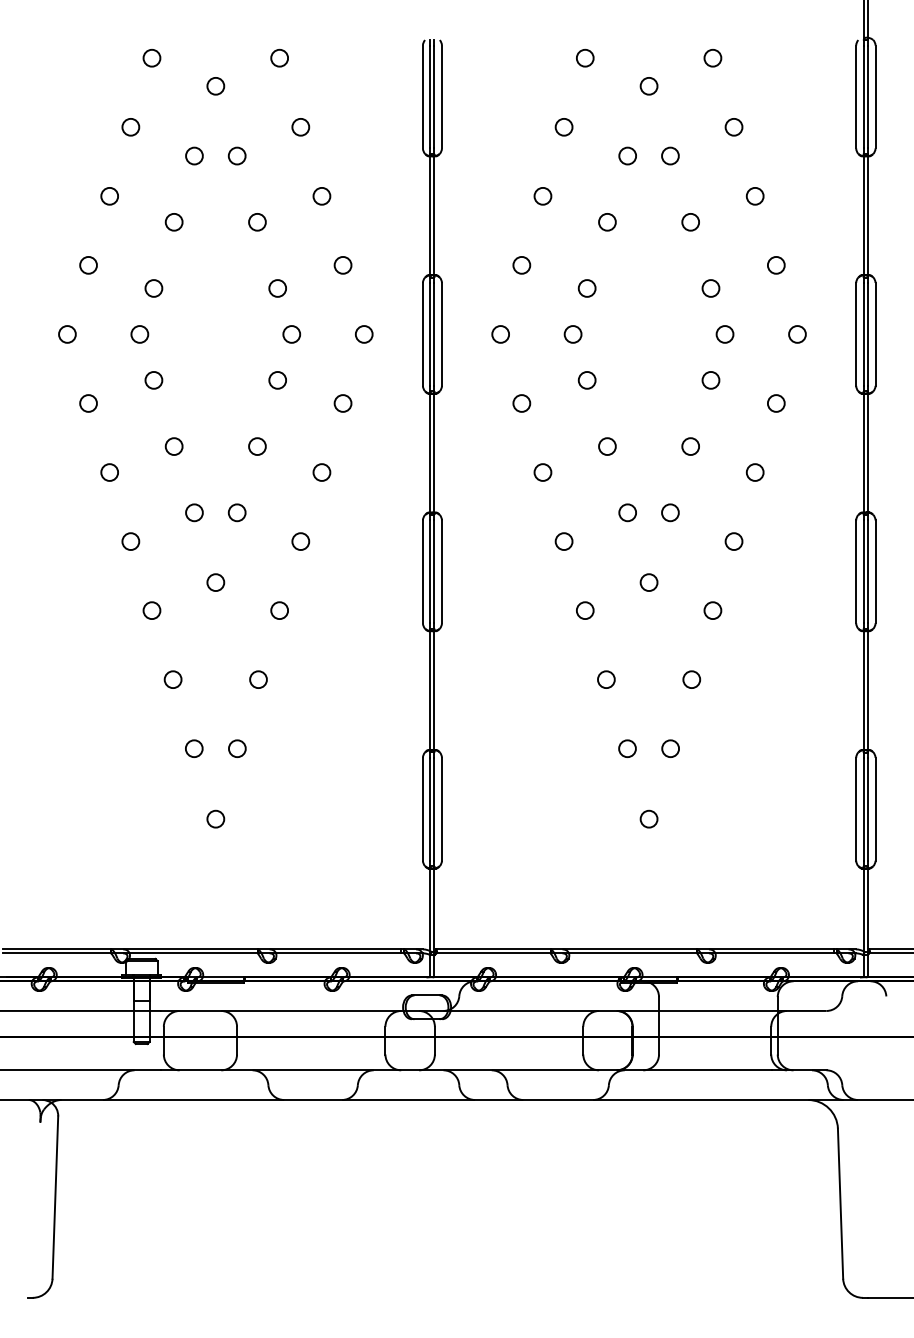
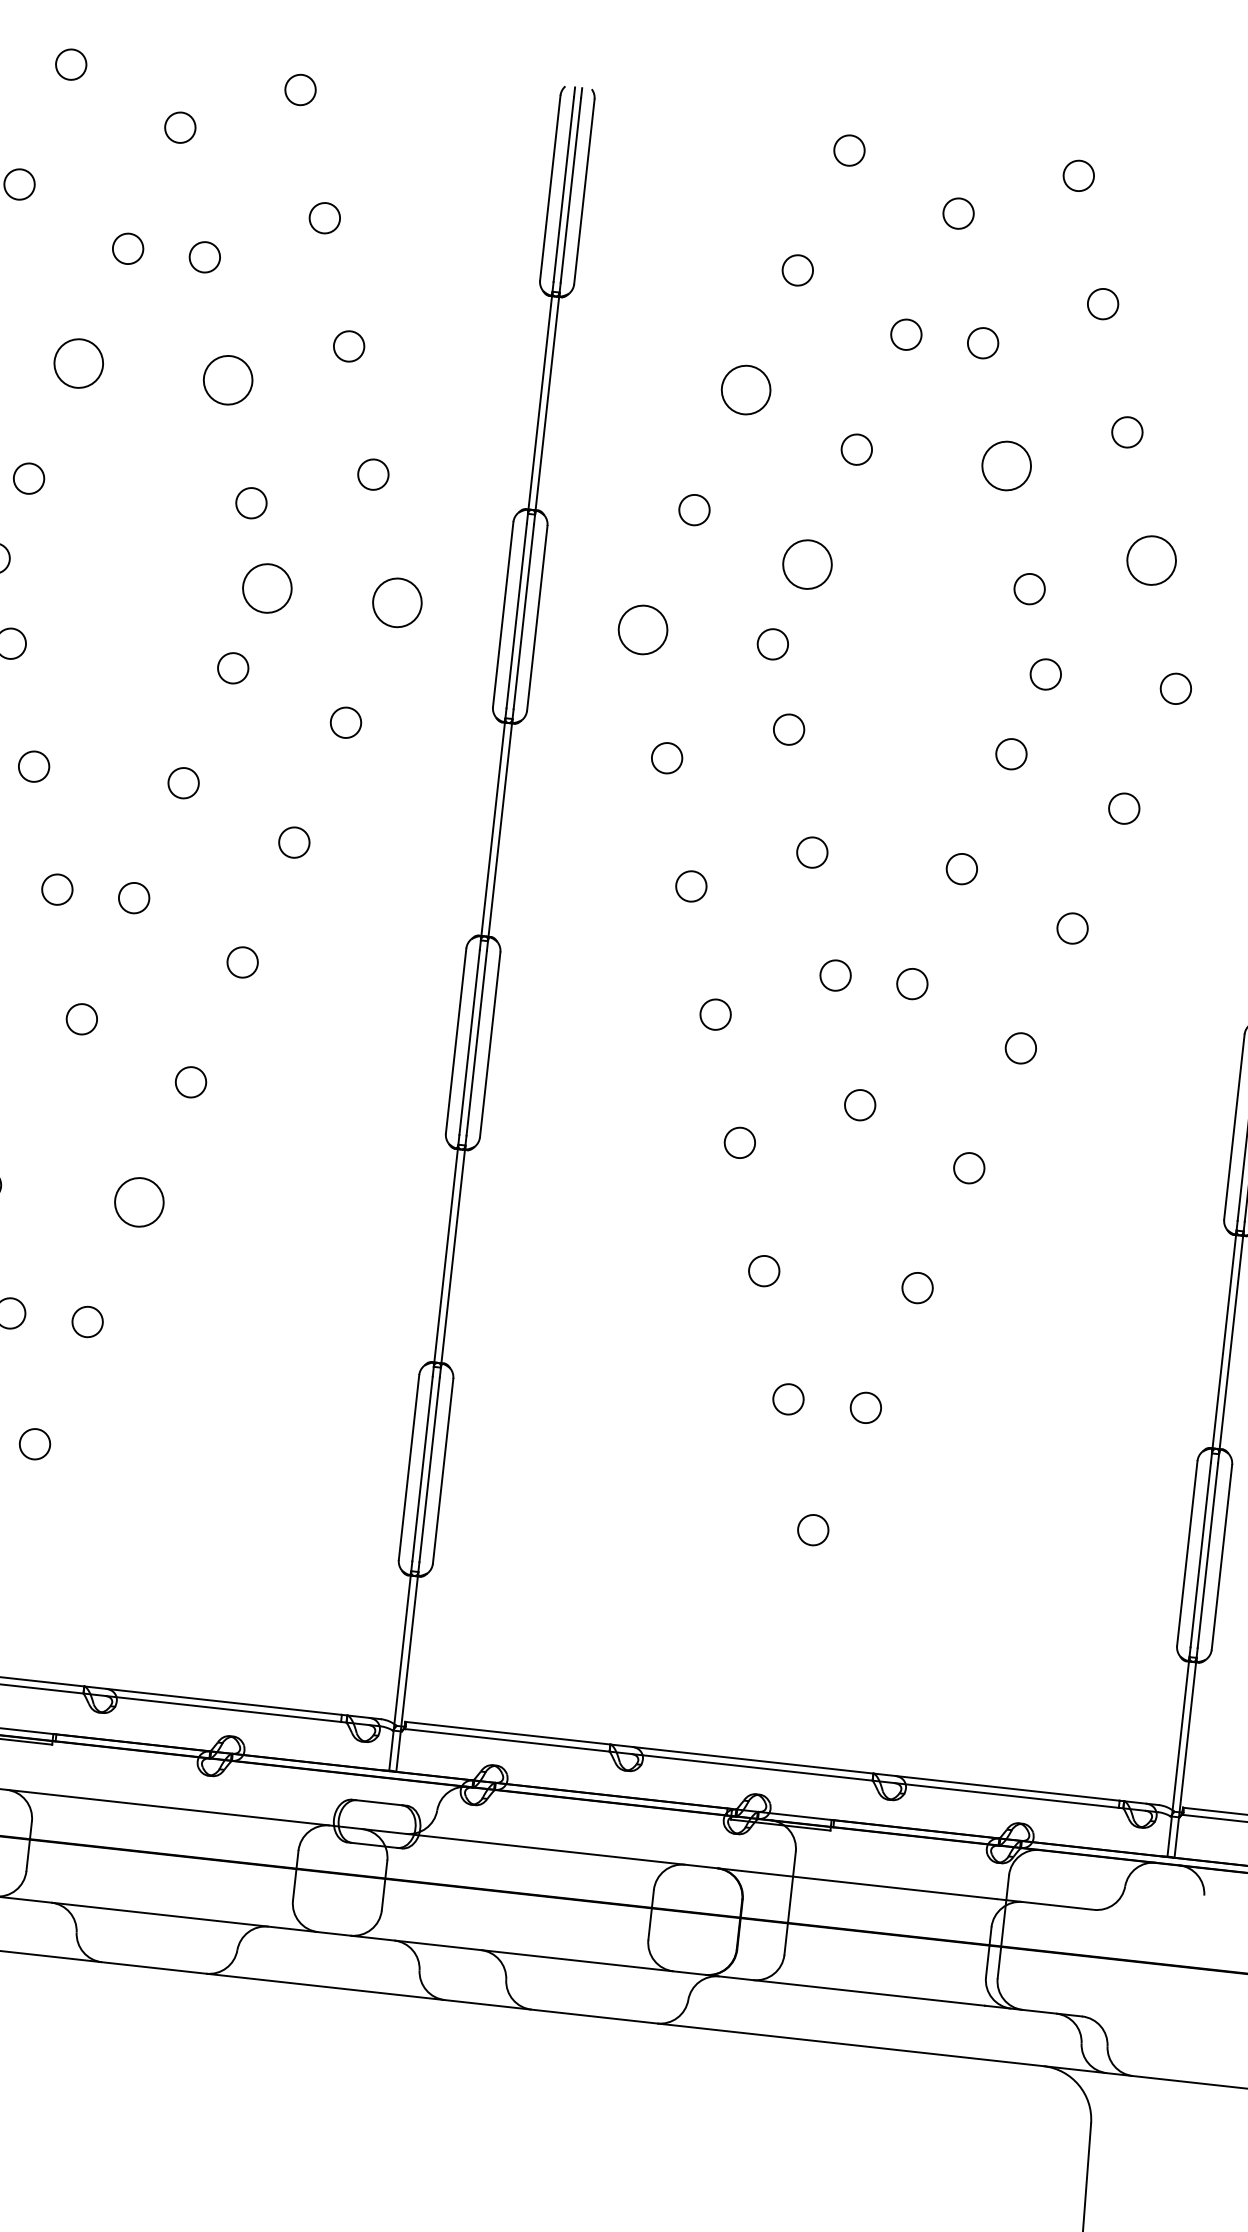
circle: (542, 196) -> (745, 390), size x1.6
circle: (257, 221) -> (228, 378), size x1.6
circle: (173, 222) -> (77, 364), size x1.6
circle: (690, 222) -> (1005, 466), size x1.6
circle: (775, 264) -> (1150, 558), size x1.6
circle: (586, 288) -> (806, 564), size x1.6
circle: (291, 334) -> (267, 588), size x1.6
circle: (364, 334) -> (398, 603), size x1.6
circle: (500, 334) -> (642, 630), size x1.6
circle: (258, 679) -> (139, 1201), size x1.6

